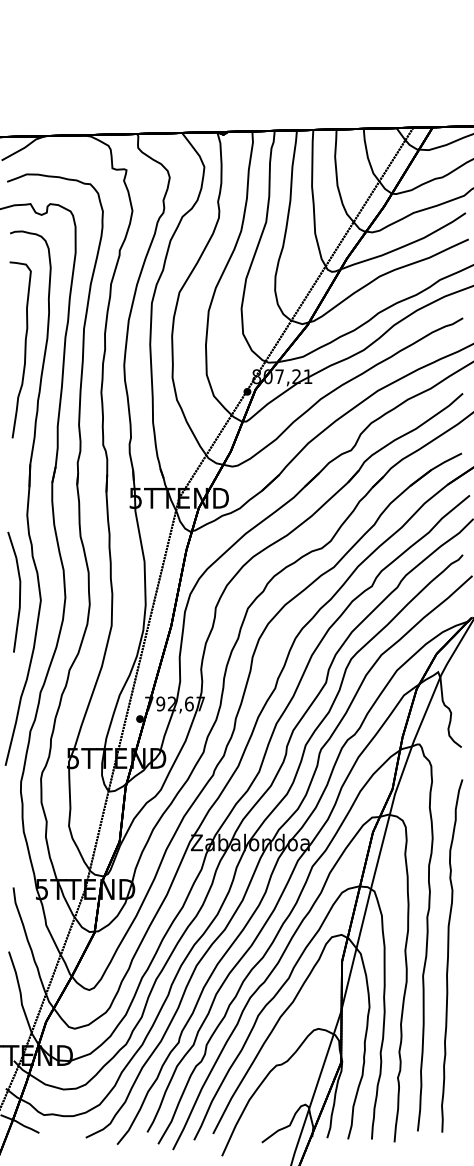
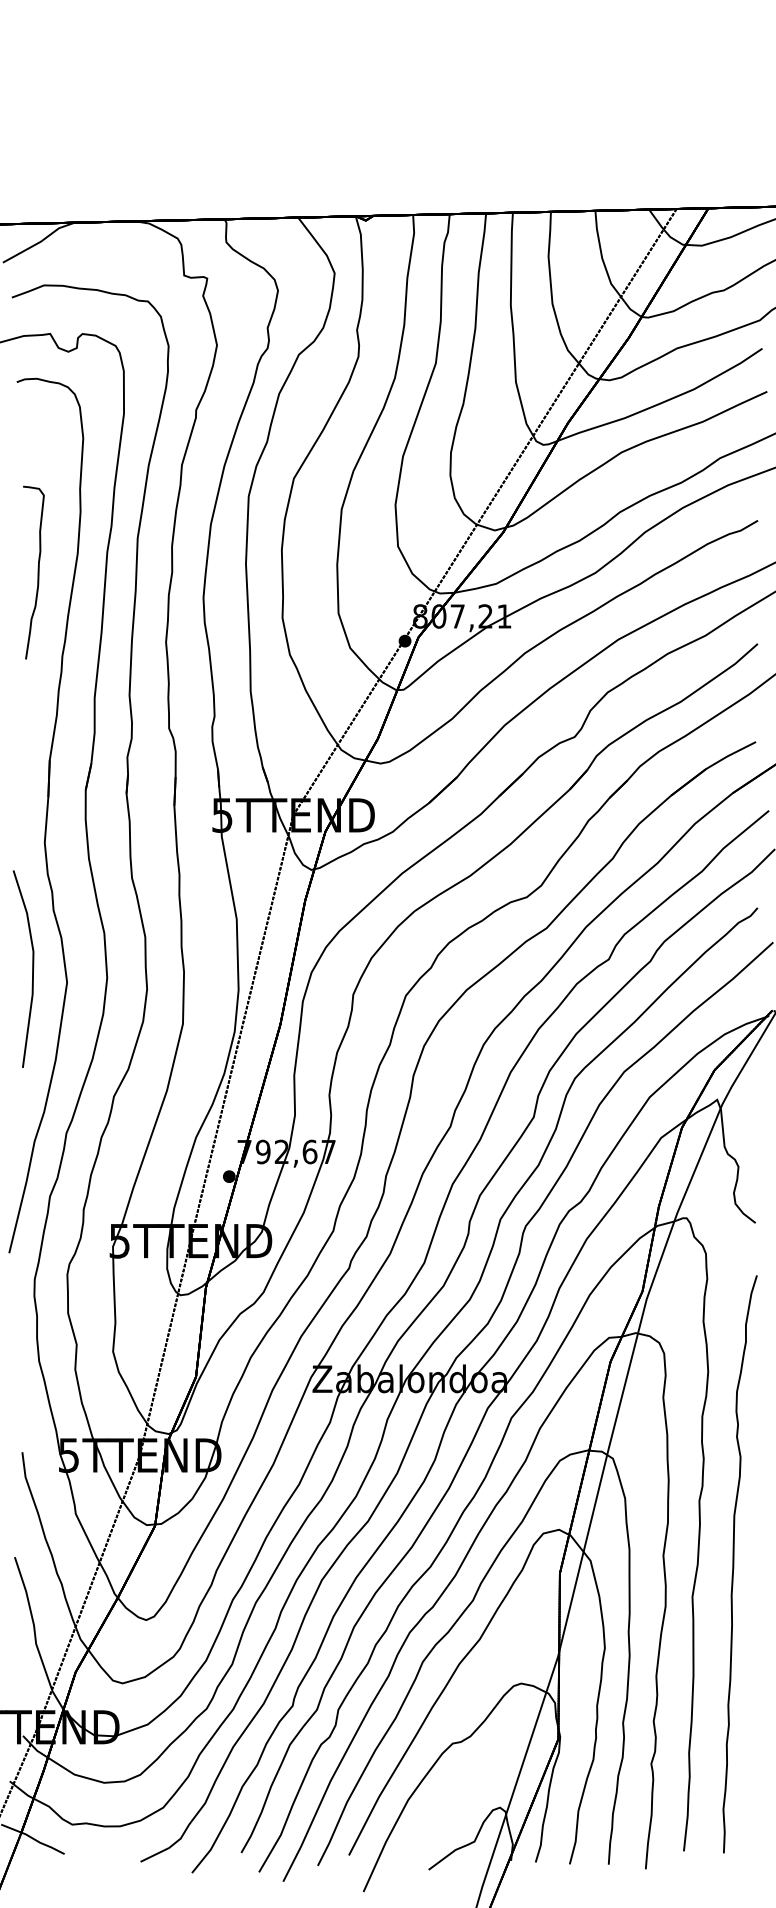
part: (20, 349) -> (33, 571), size x0.6

